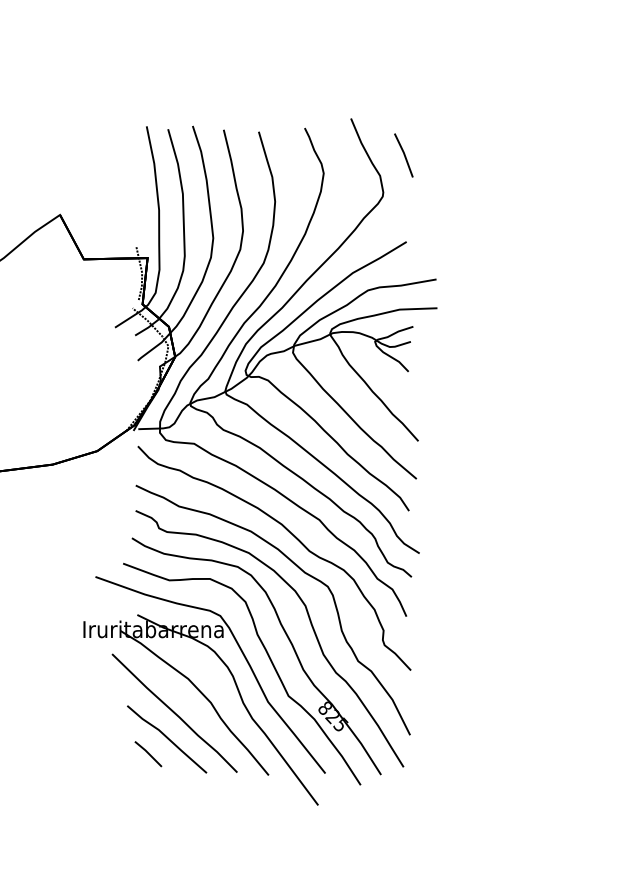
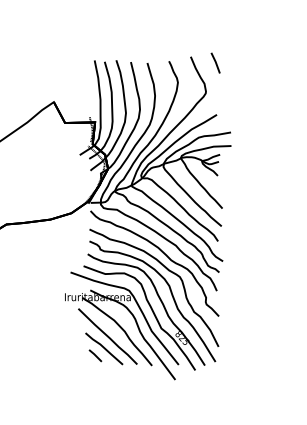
line: (403, 154) -> (215, 62), moved

